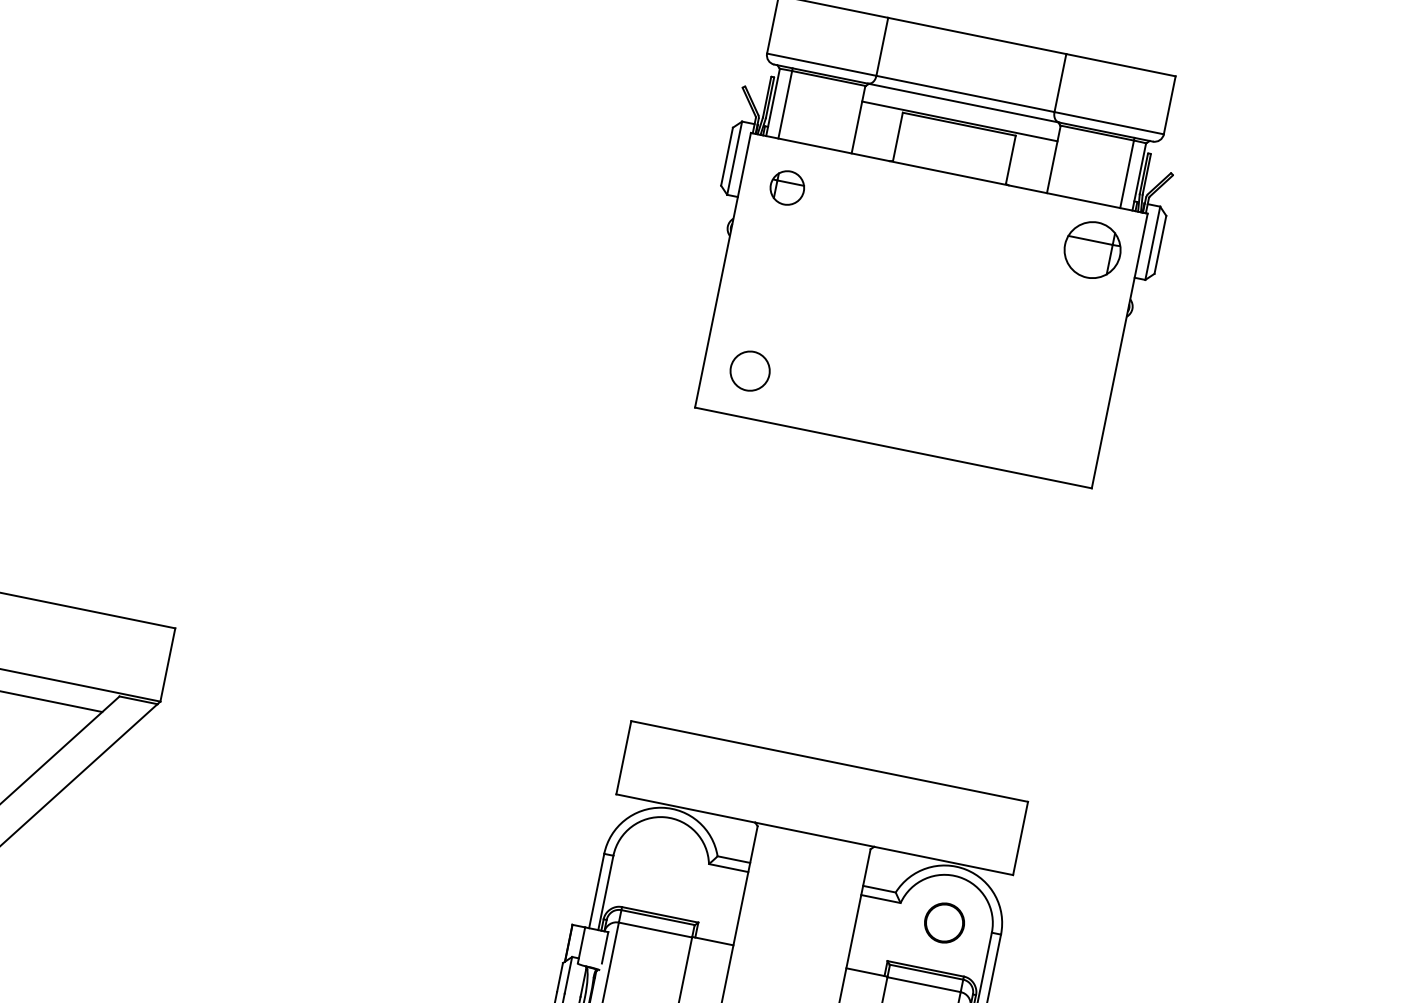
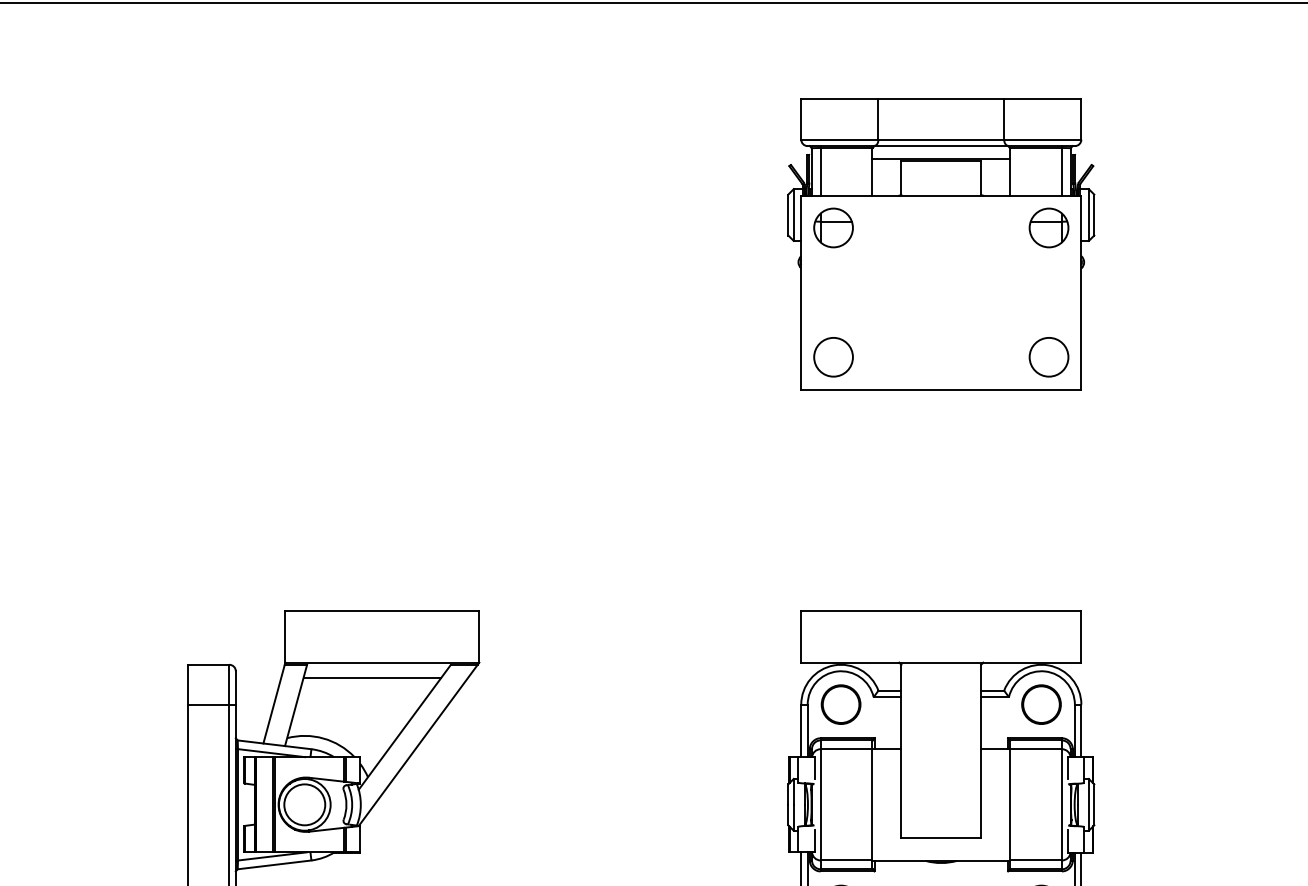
part: (787, 187) -> (833, 227), size x1.67
circle: (750, 370) -> (833, 356), size x1.43
circle: (1054, 433) -> (1048, 357), added
part: (659, 864) -> (840, 704), added
circle: (944, 922) -> (1041, 704), size x1.43

